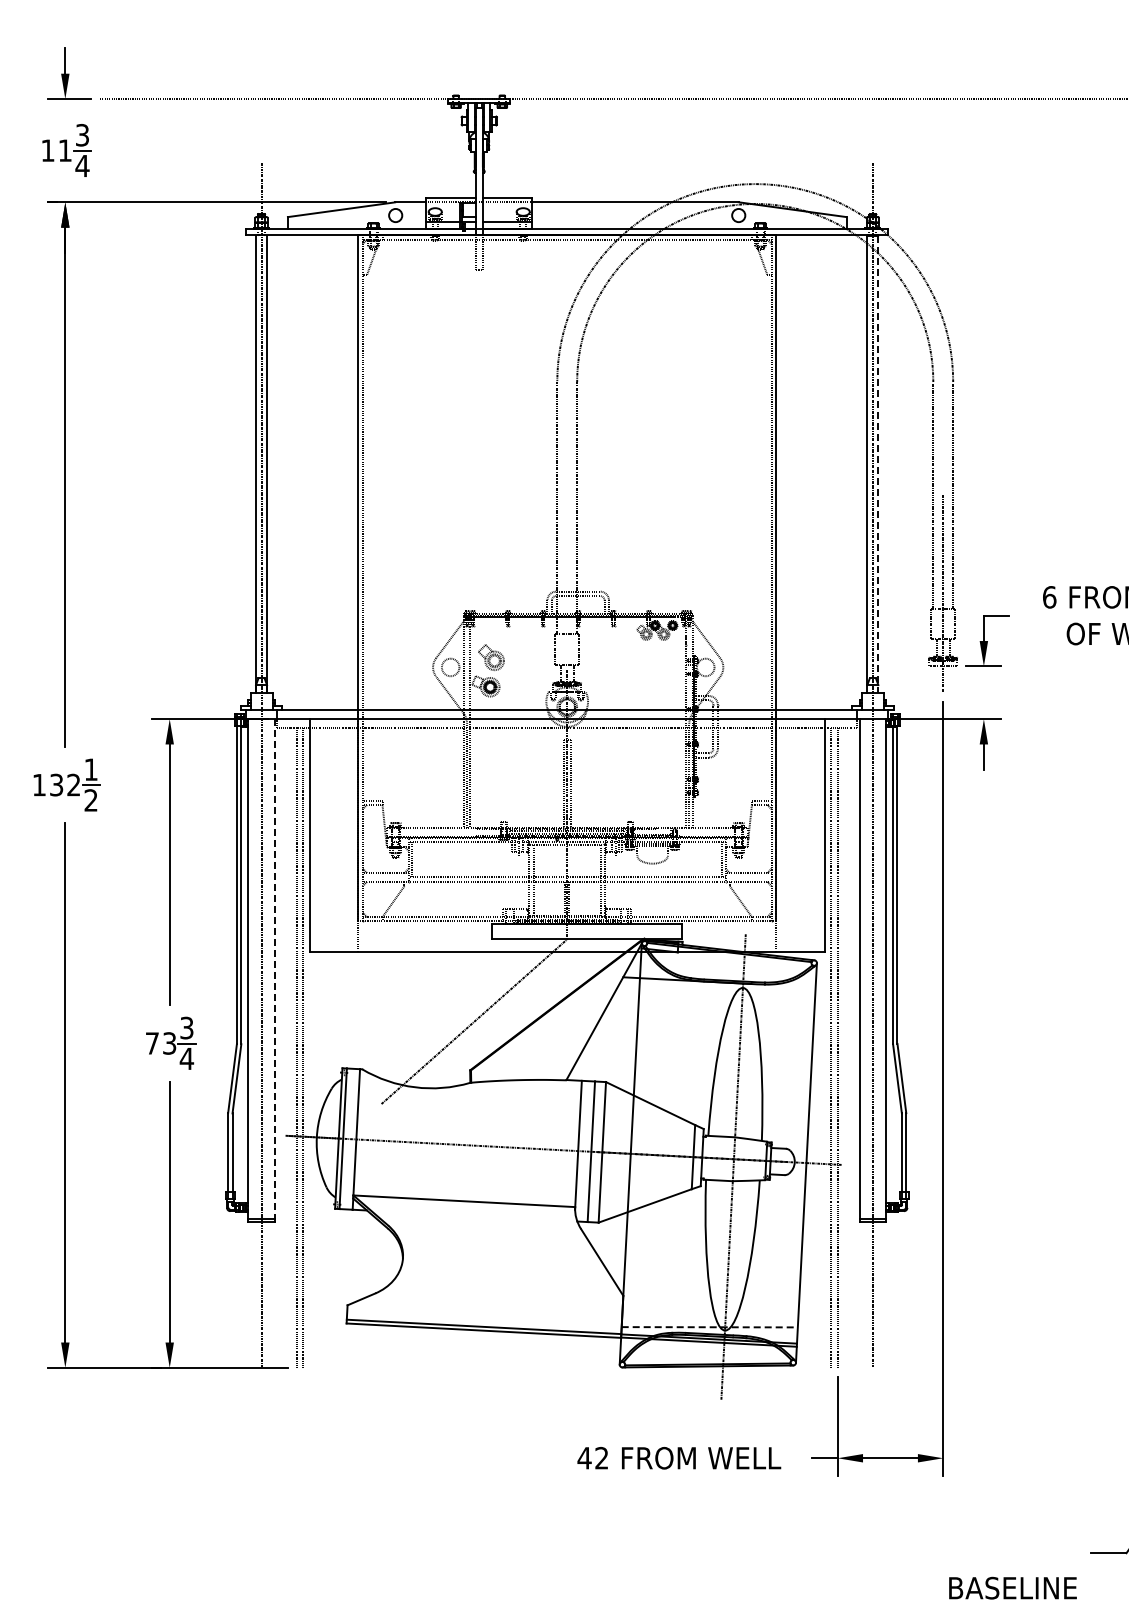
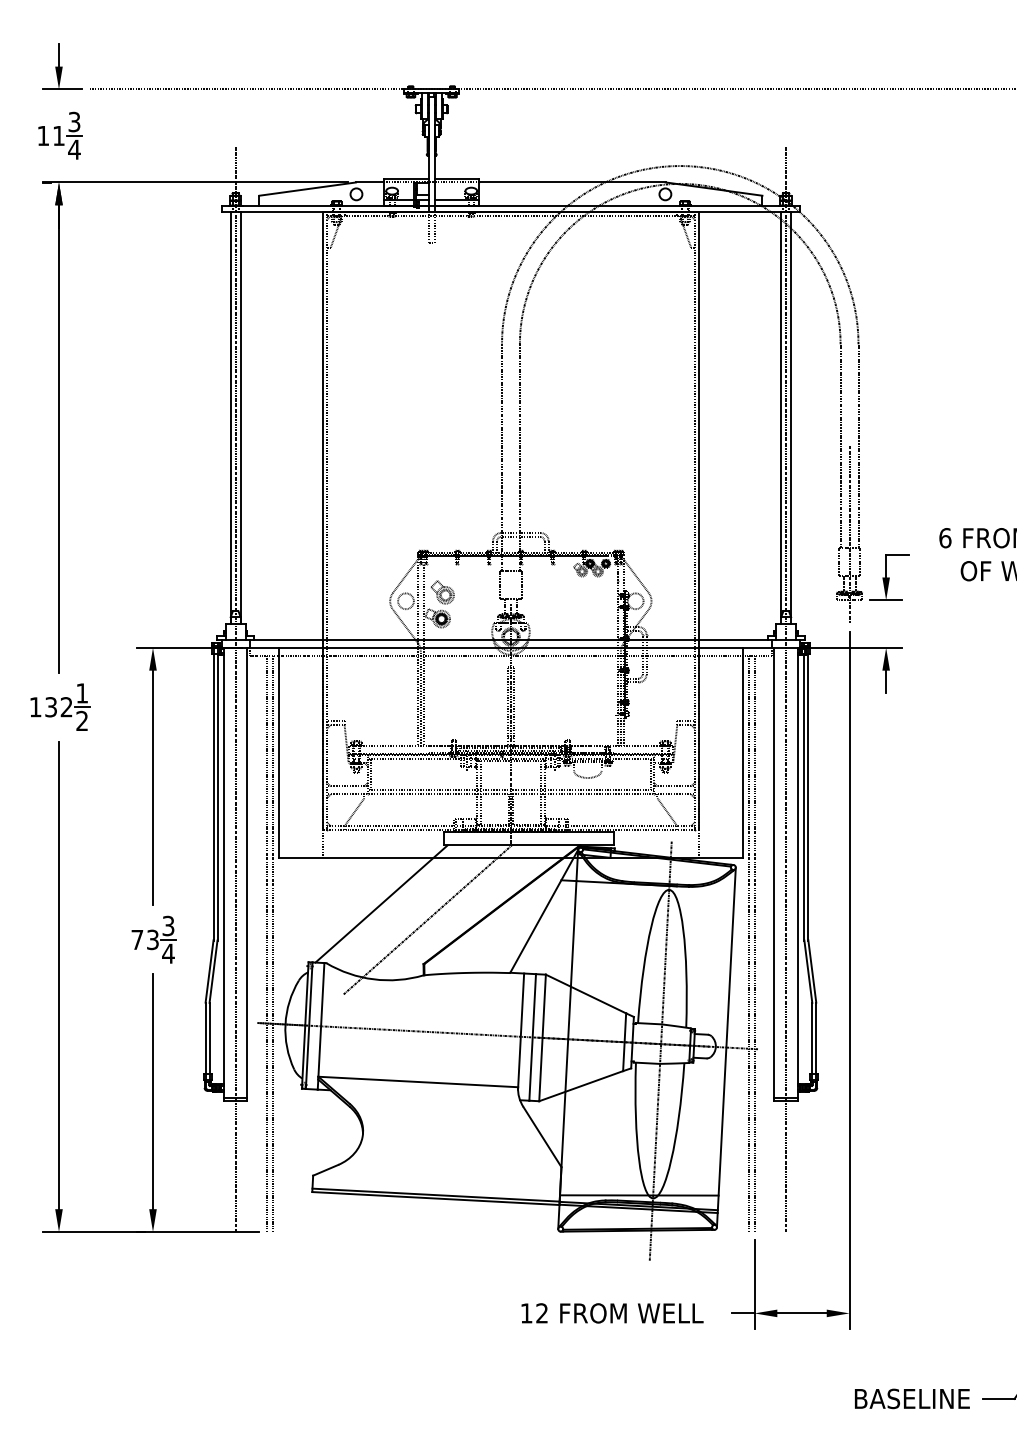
line: (878, 464) -> (791, 418), dashed -> solid
line: (274, 969) -> (247, 873), dashed -> solid
line: (423, 1003) -> (381, 903), added
line: (710, 1327) -> (639, 1195), dashed -> solid
text: (584, 1458) -> (526, 1313), 42 -> 12
text: (1012, 1587) -> (911, 1398), moved

